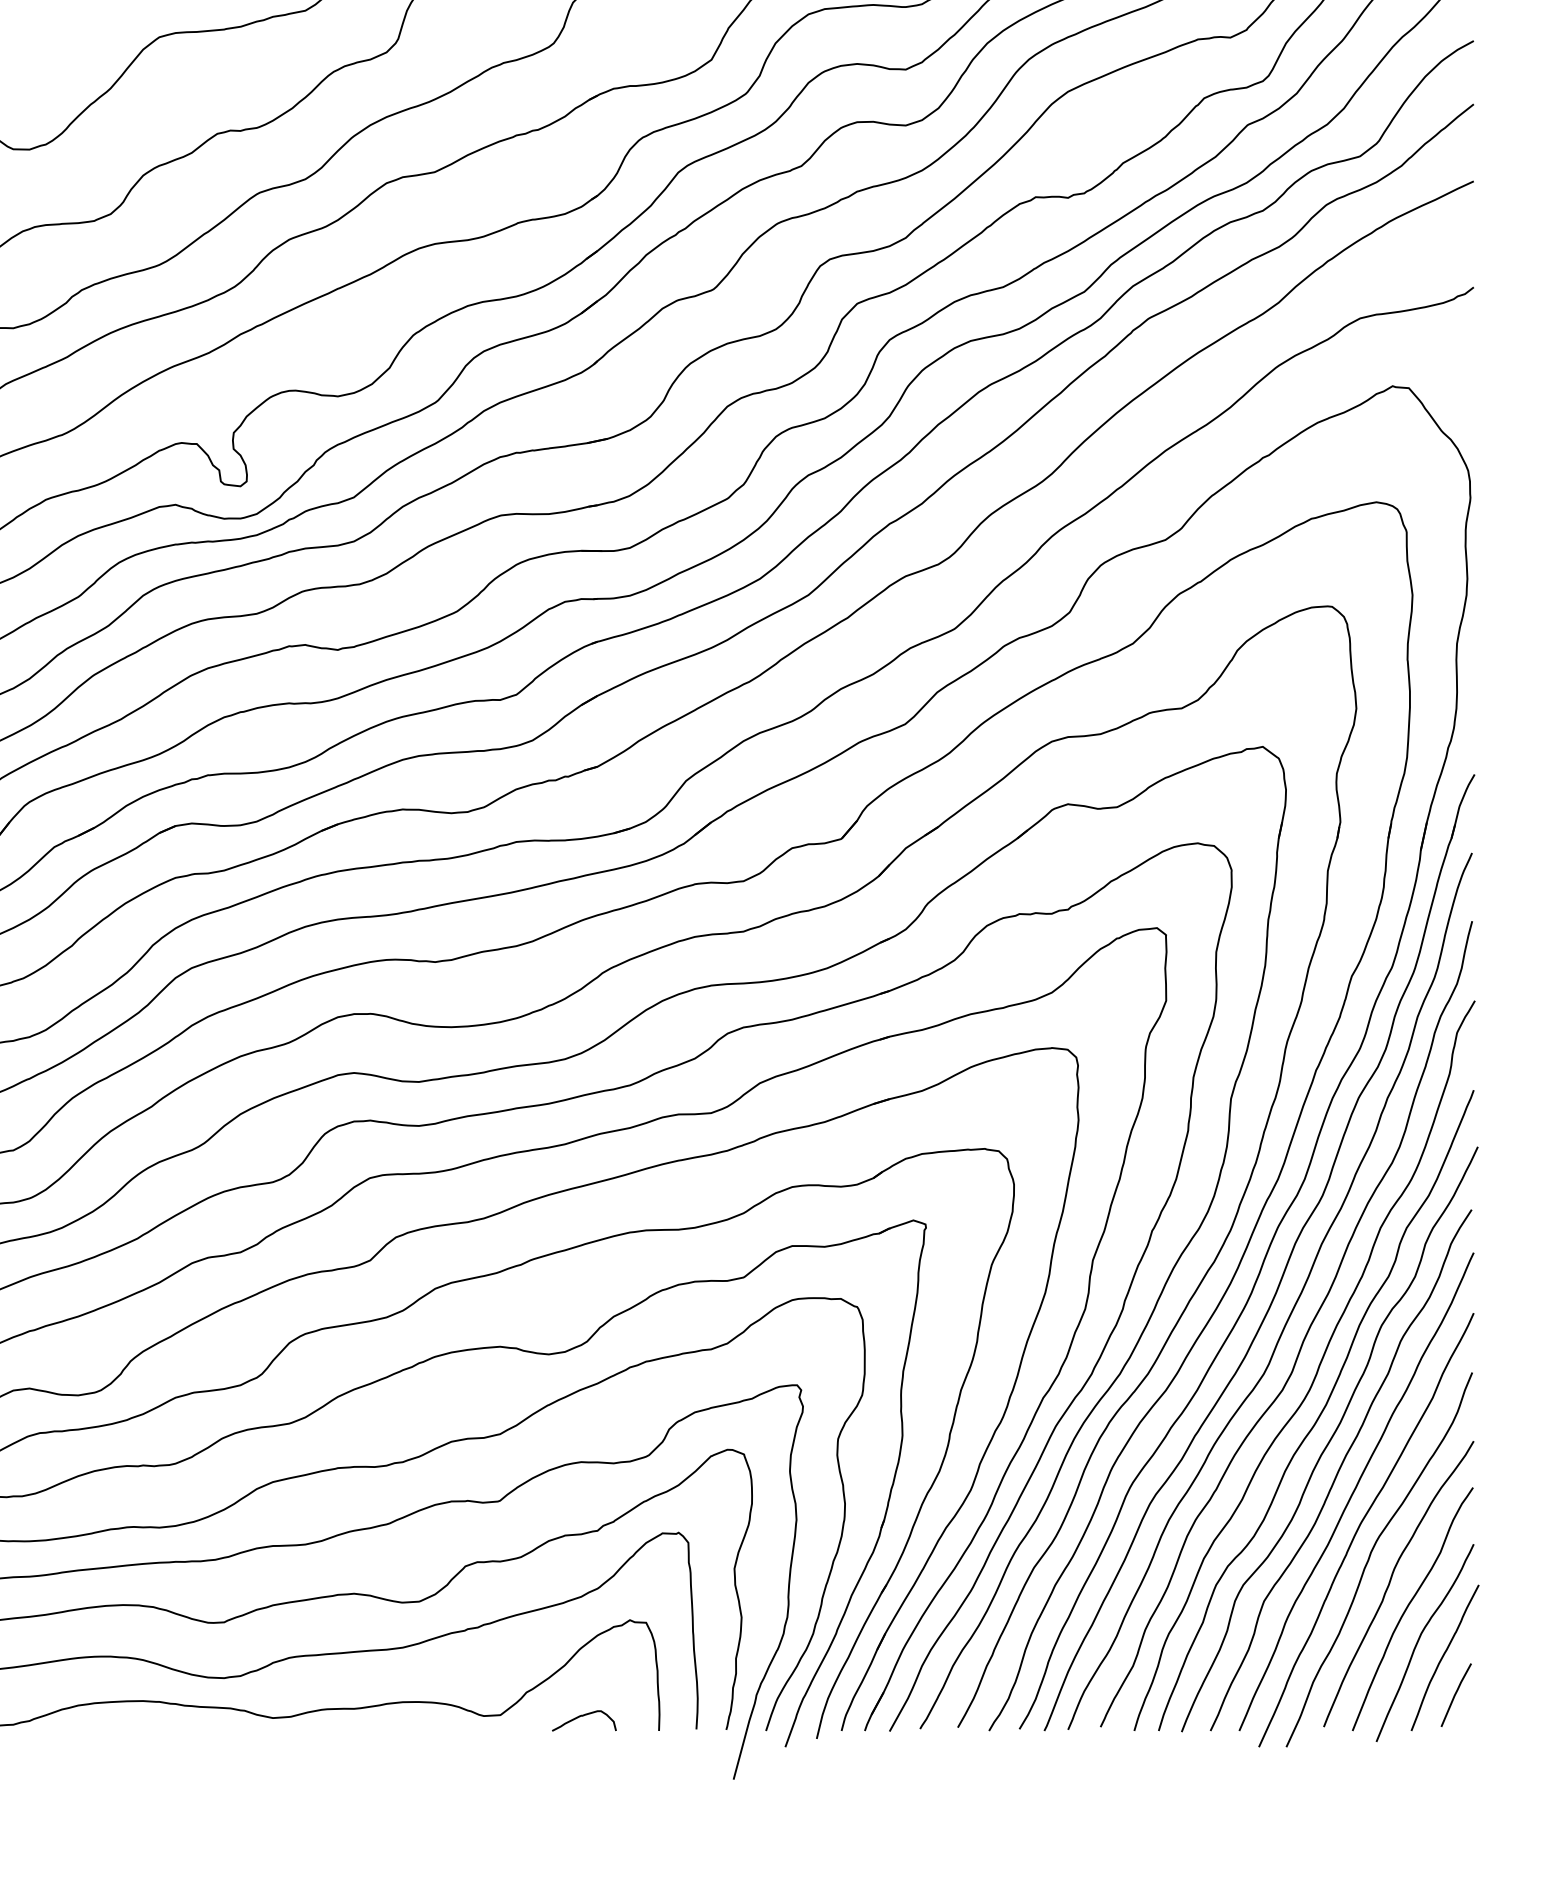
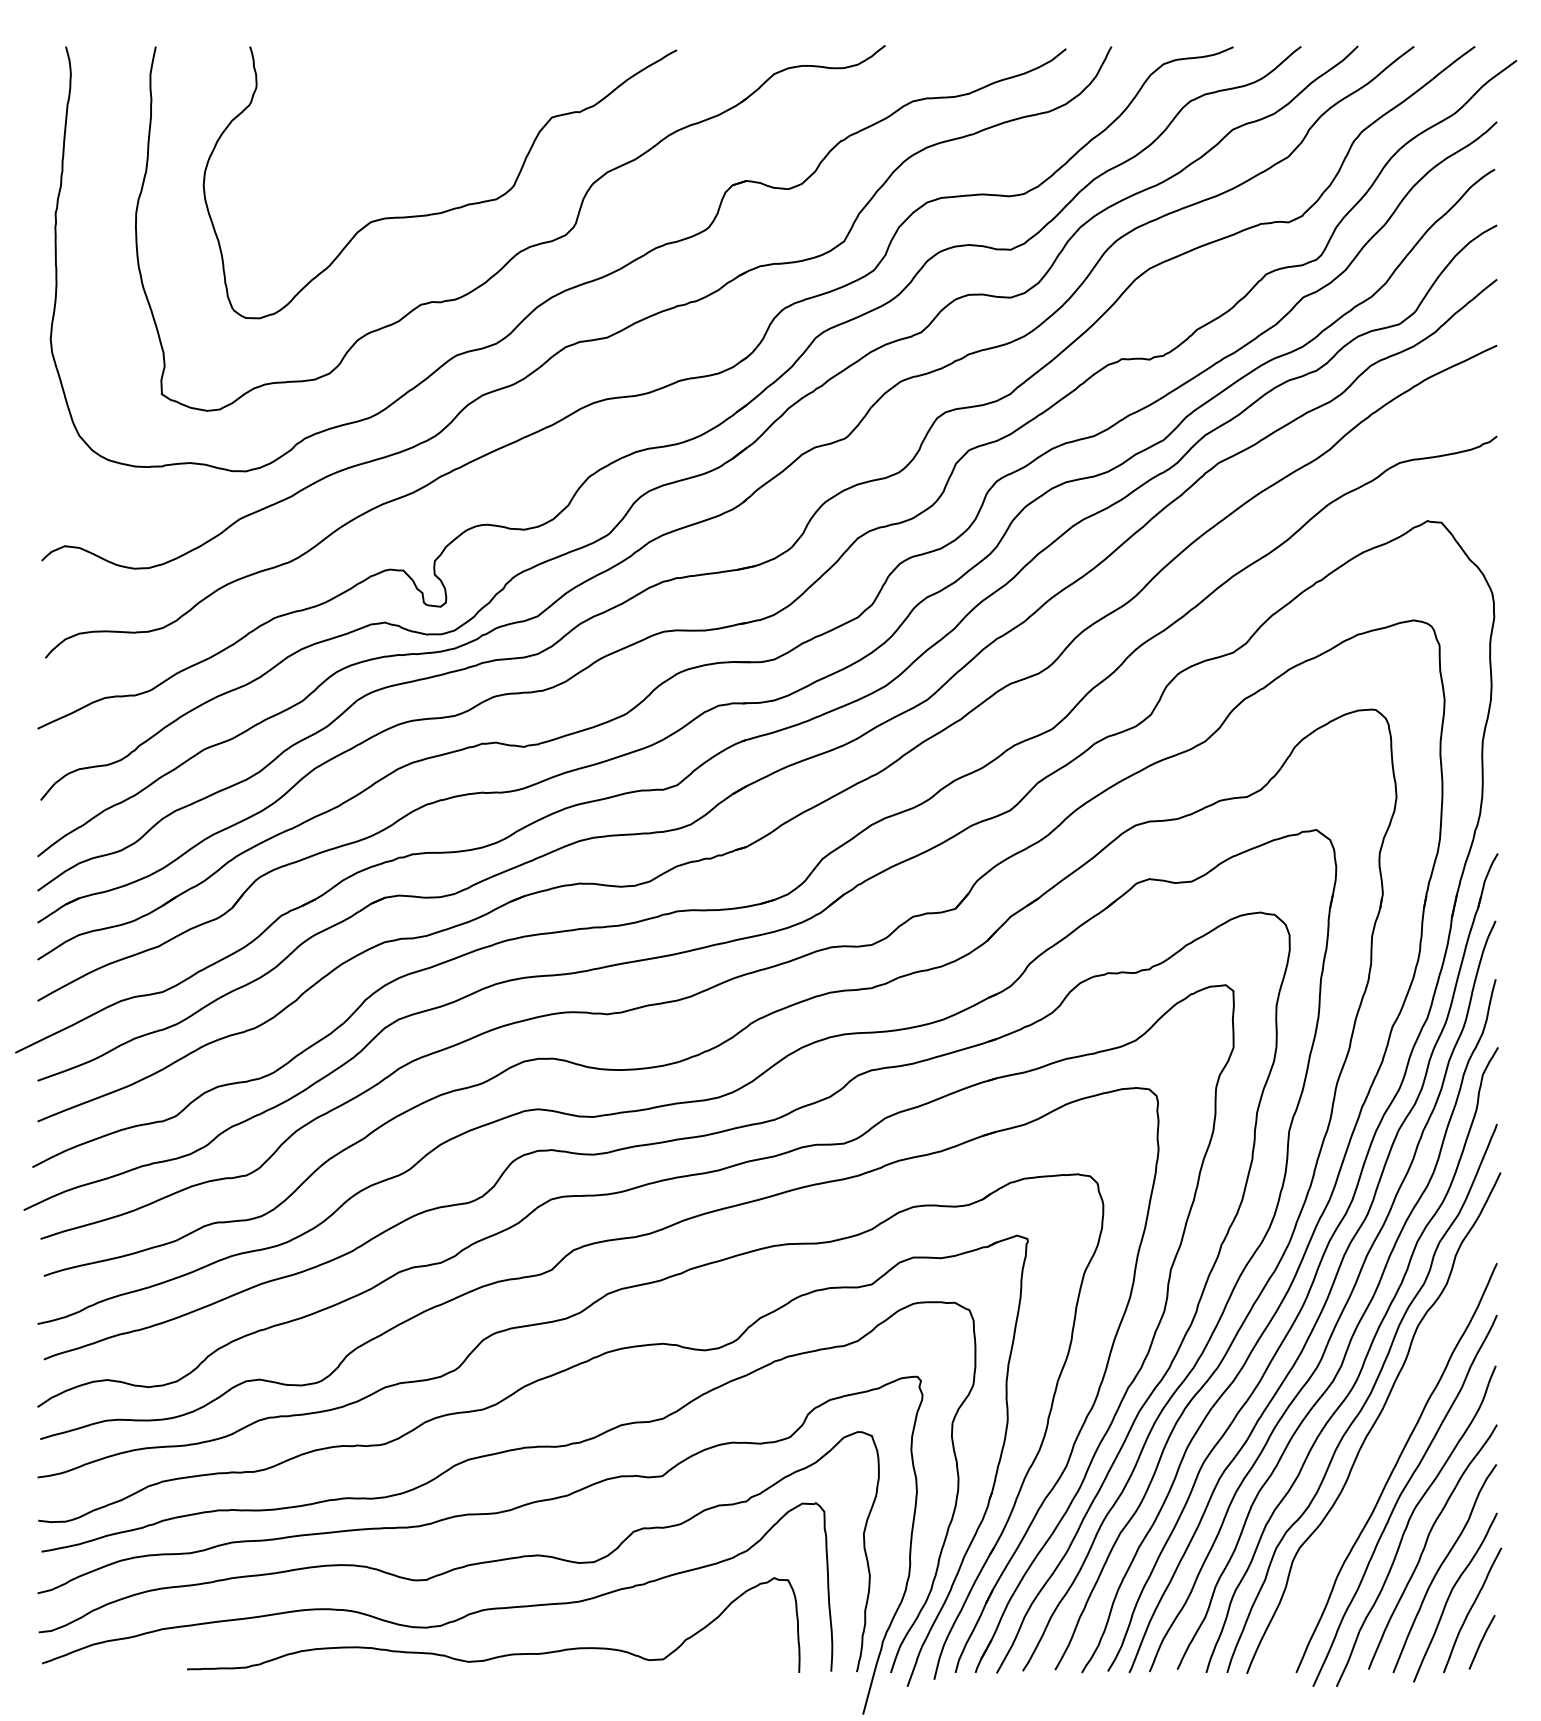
curve: (1341, 1468) -> (1383, 1448), removed
curve: (584, 1716) -> (735, 1660), removed

